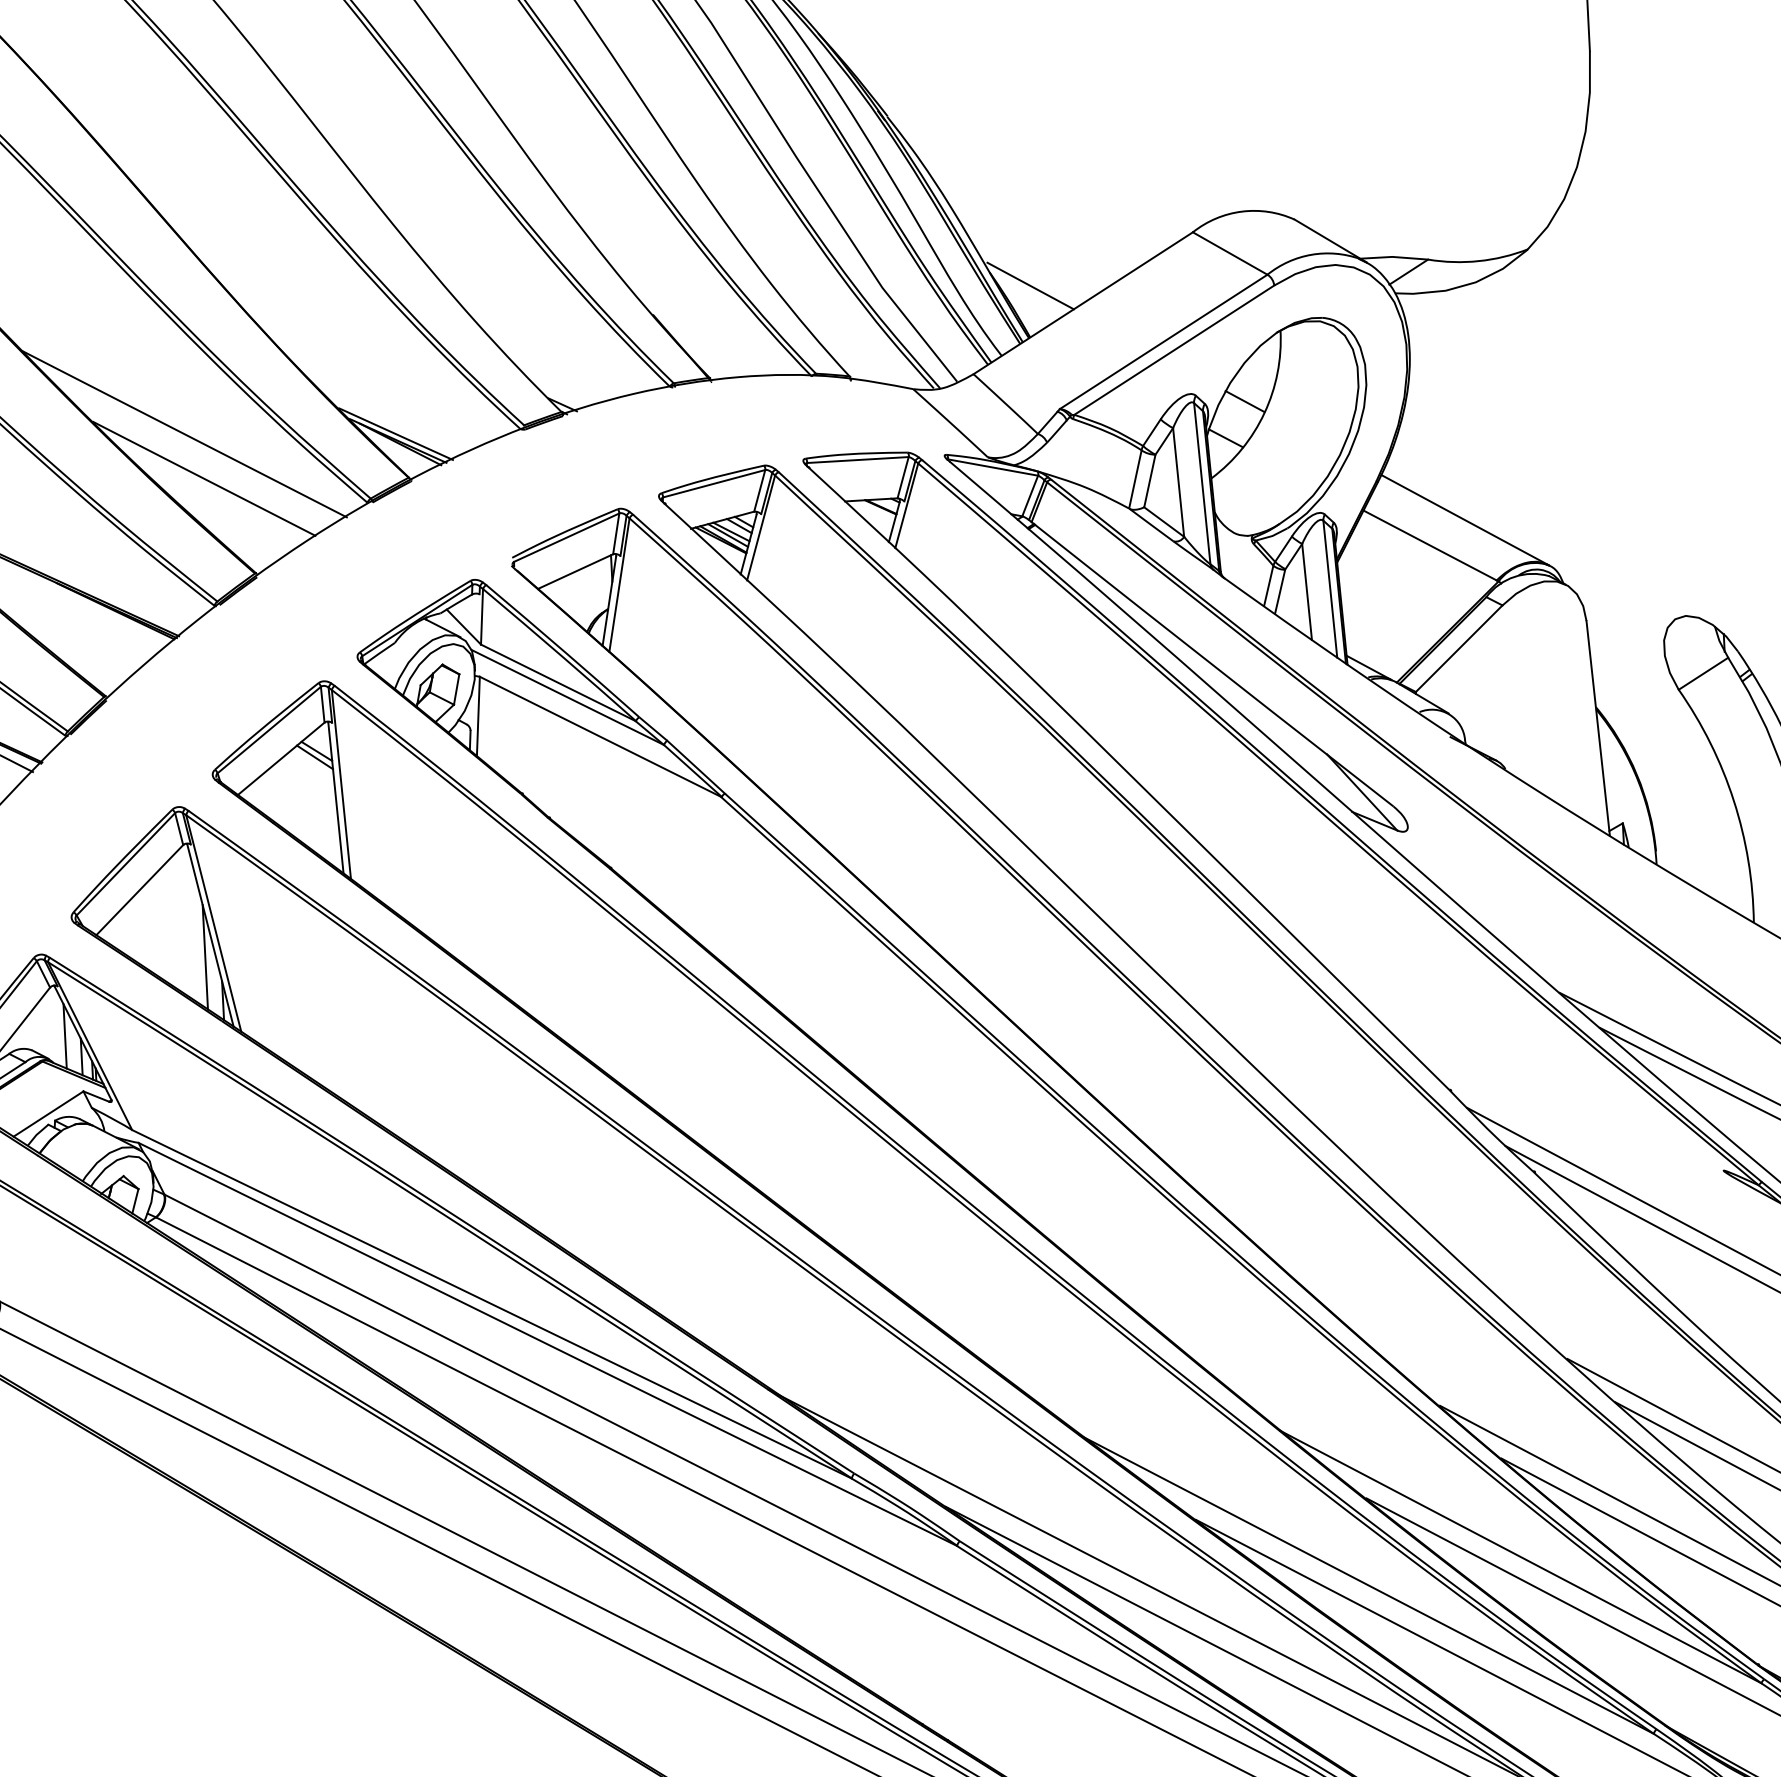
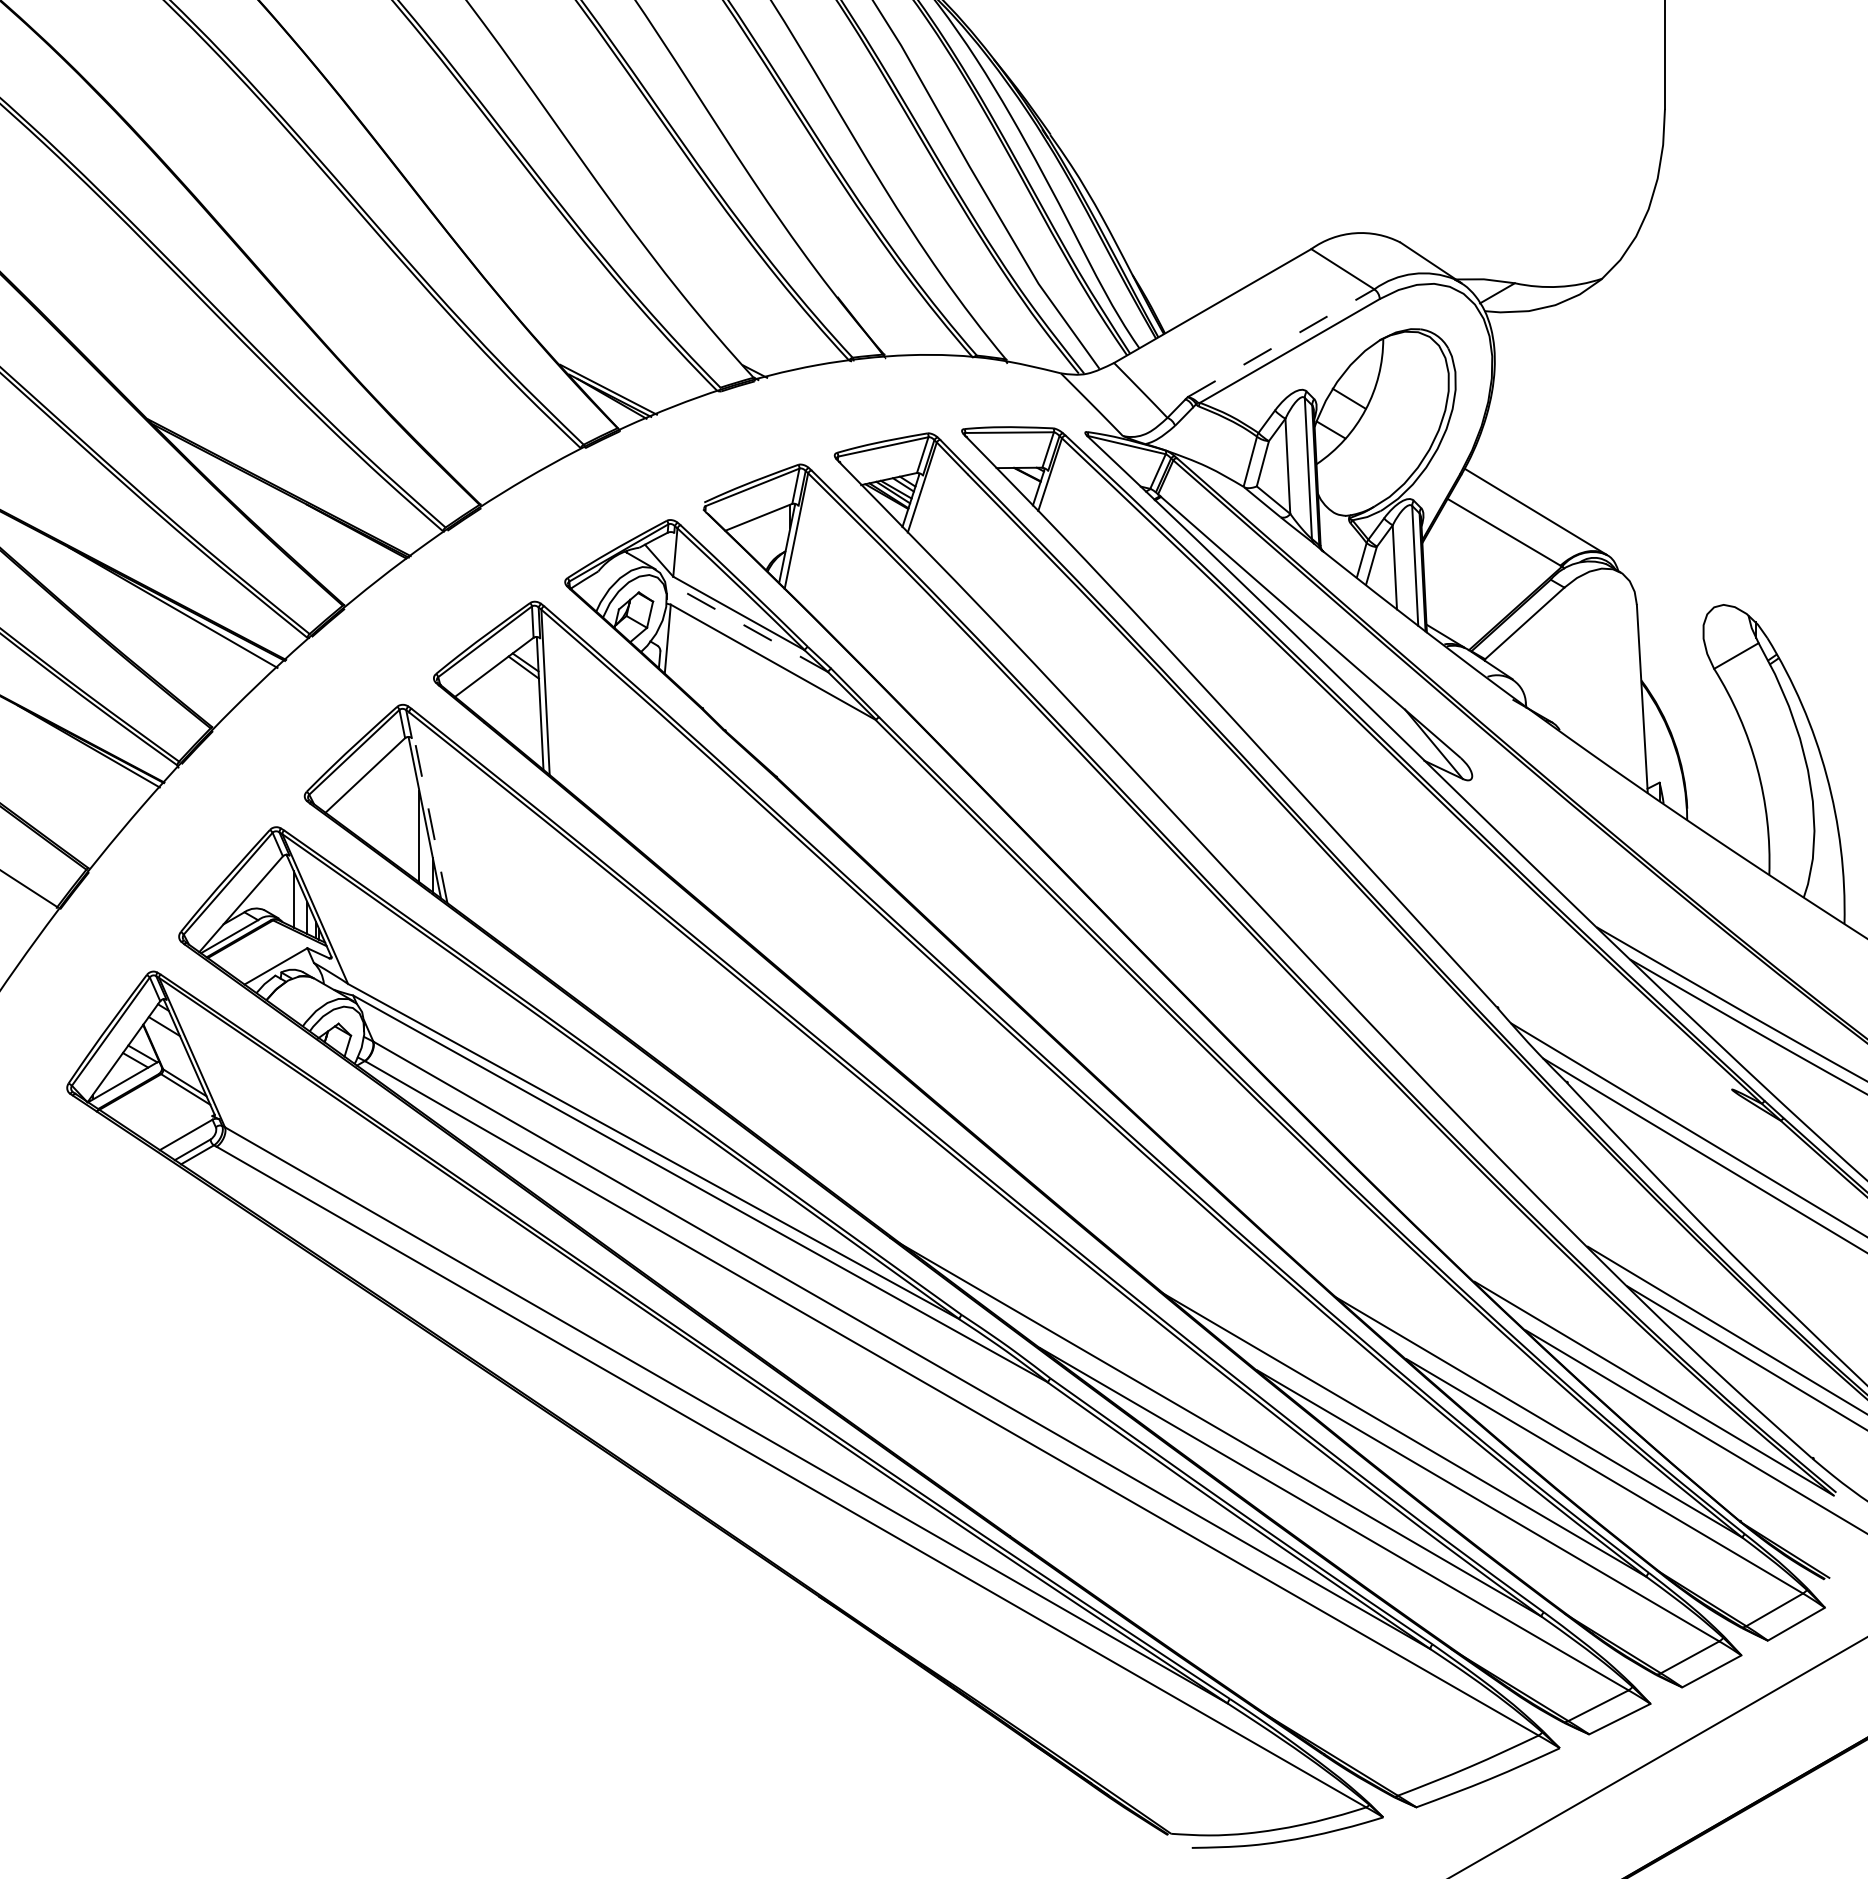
line: (1030, 285) -> (1167, 288), removed
line: (1164, 342) -> (1281, 343), solid -> dashed
line: (184, 434) -> (424, 380), removed
line: (204, 478) -> (439, 419), removed
line: (567, 697) -> (746, 626), solid -> dashed
line: (214, 923) -> (428, 807), solid -> dashed

